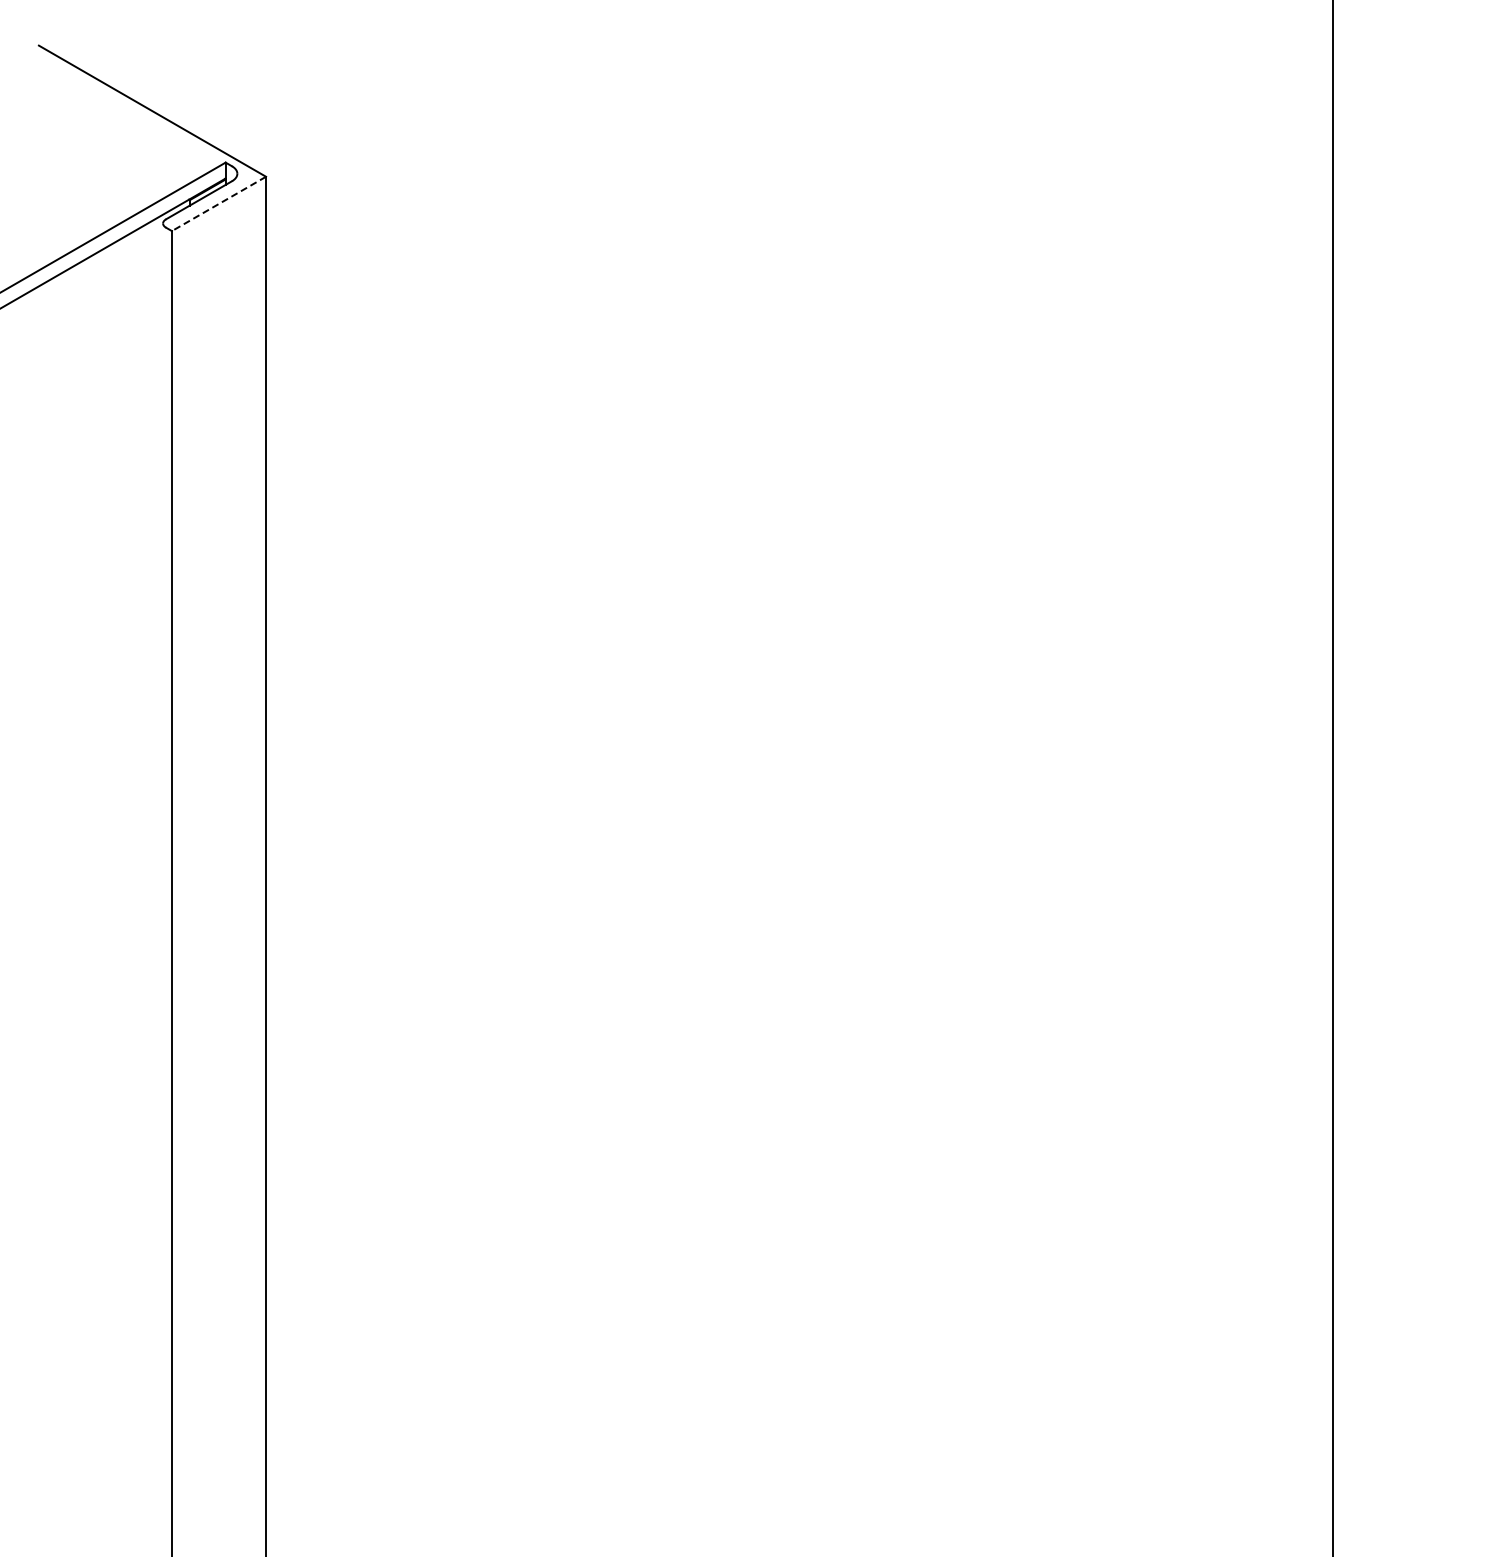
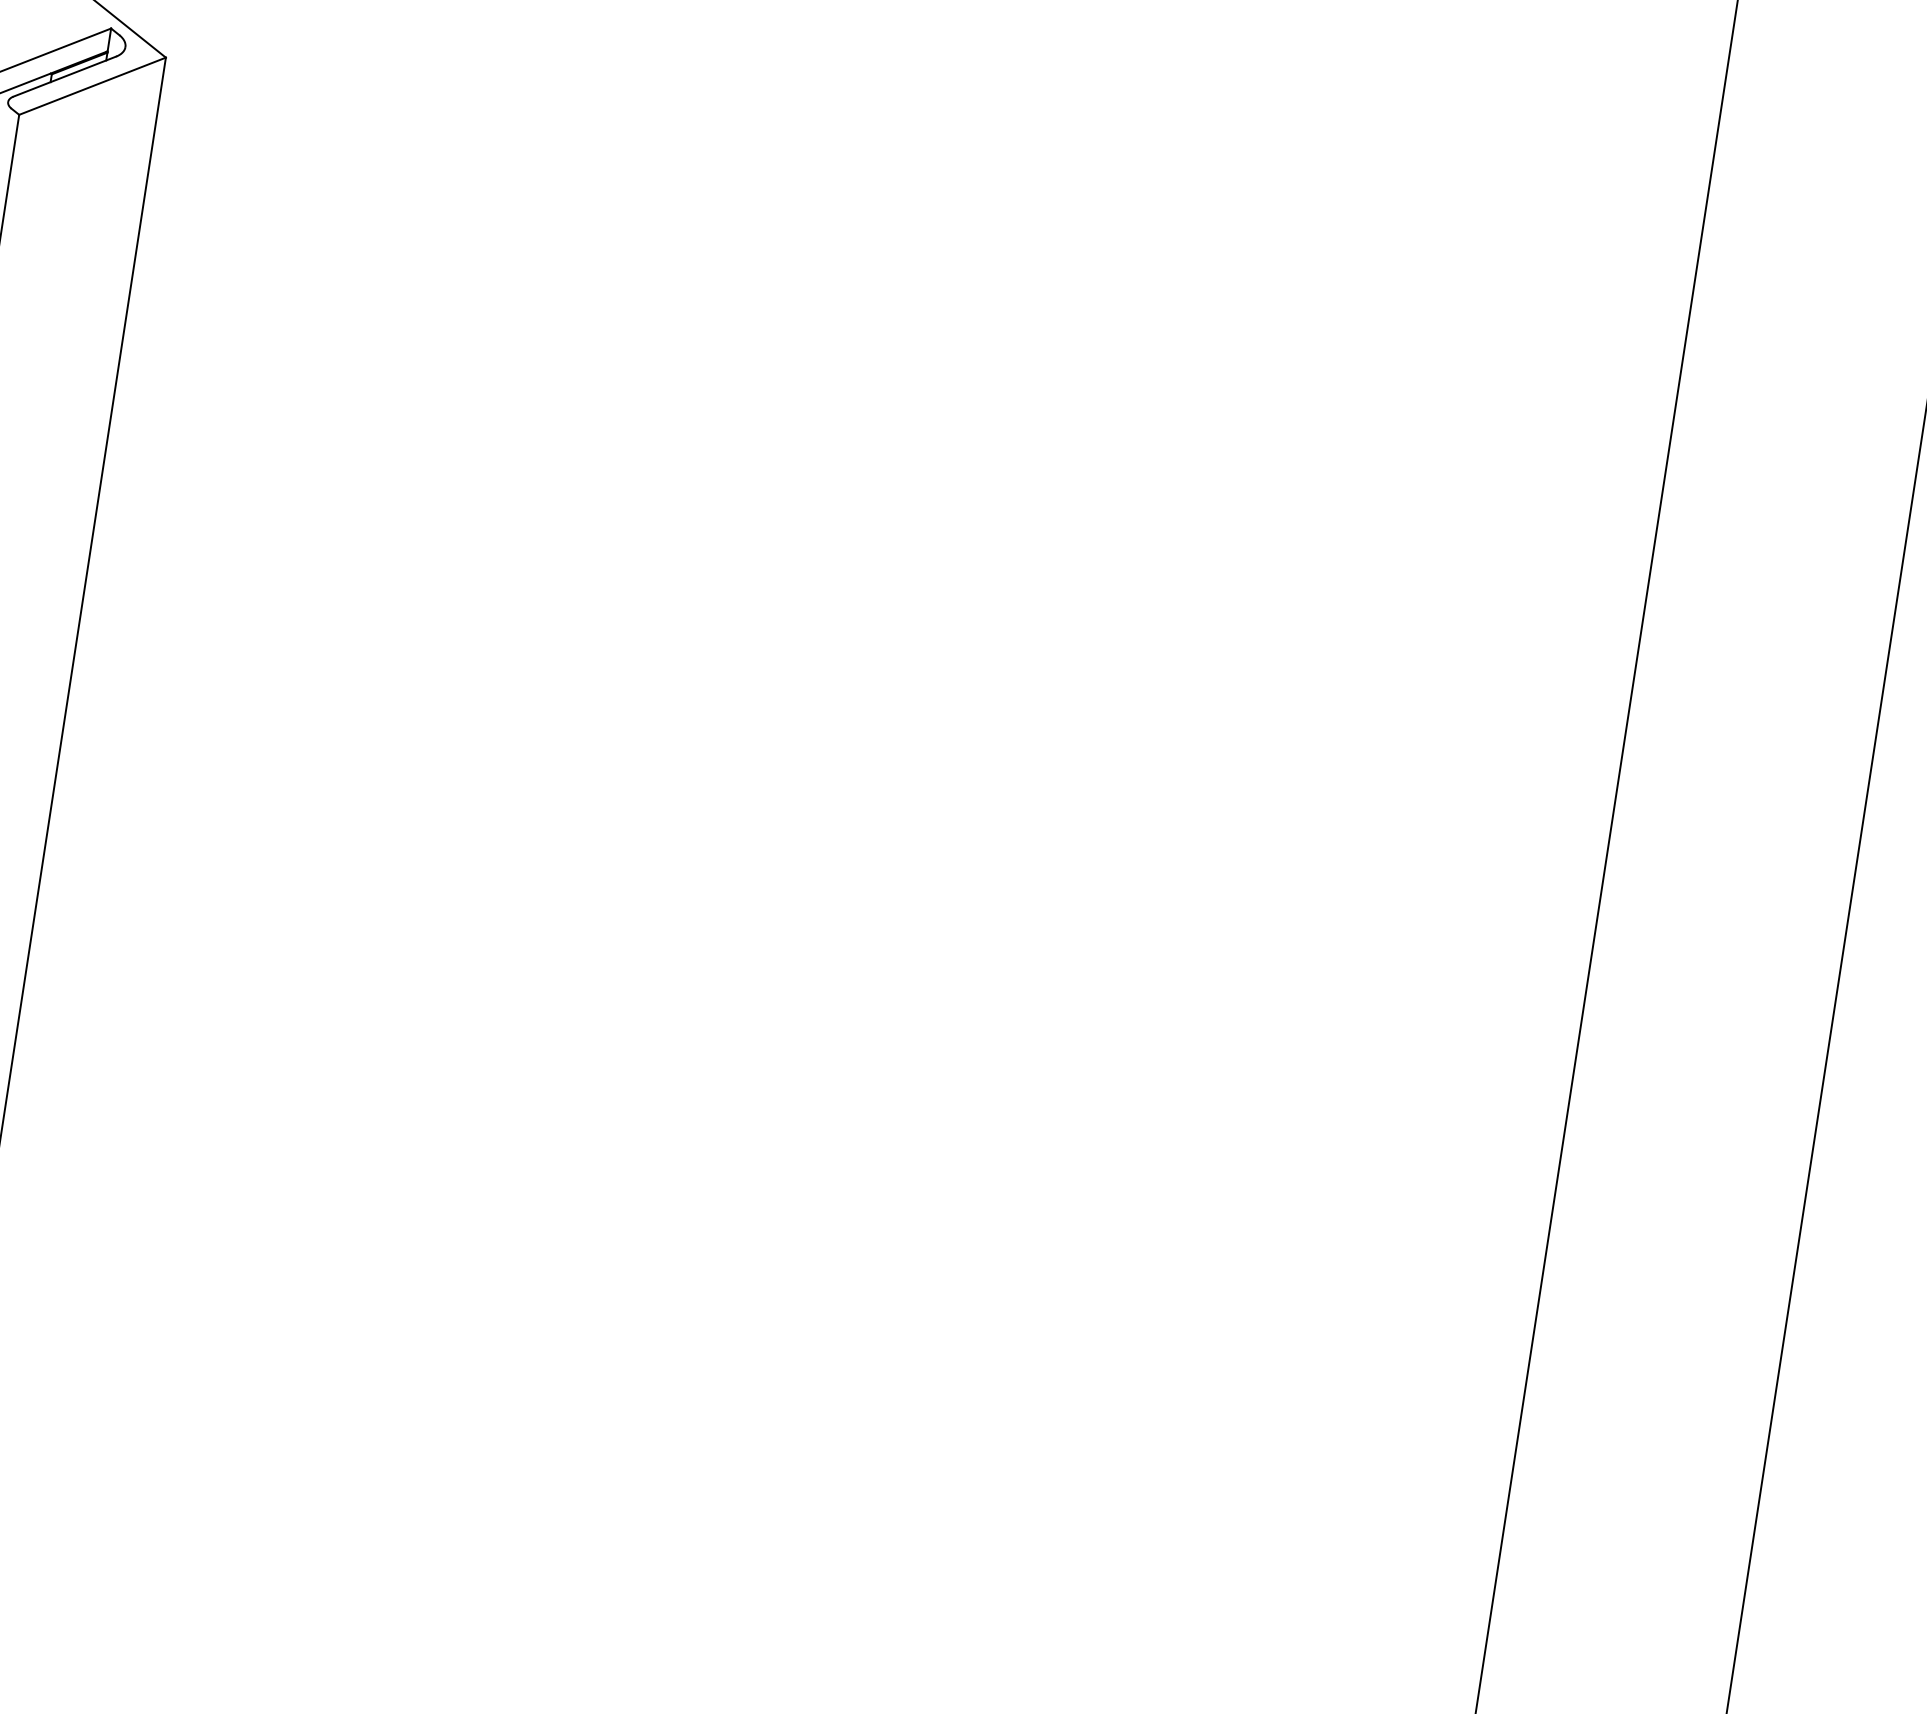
line: (218, 204) -> (91, 86), dashed -> solid

